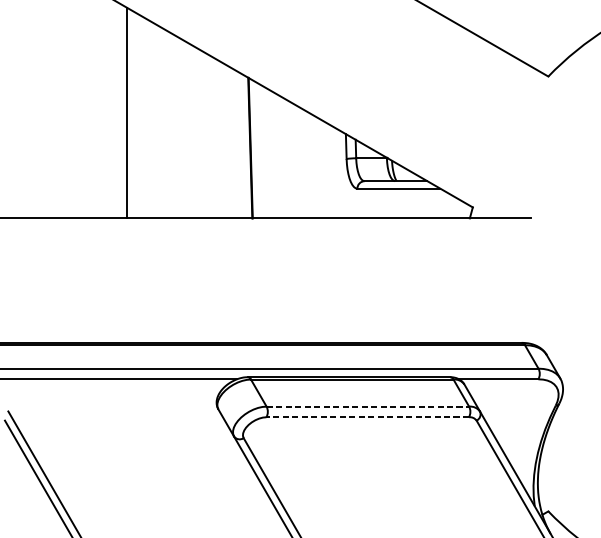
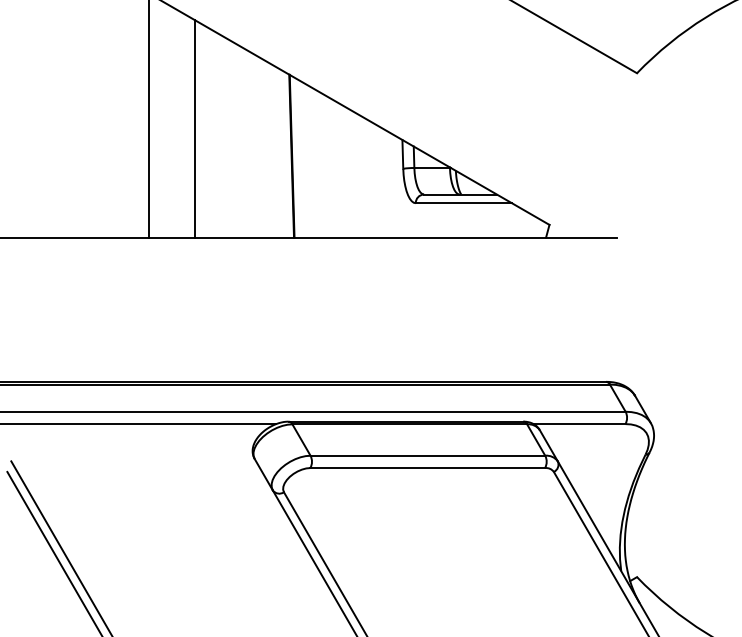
line: (167, 124) -> (195, 128), added
line: (368, 406) -> (428, 455), dashed -> solid
line: (367, 417) -> (427, 468), dashed -> solid

